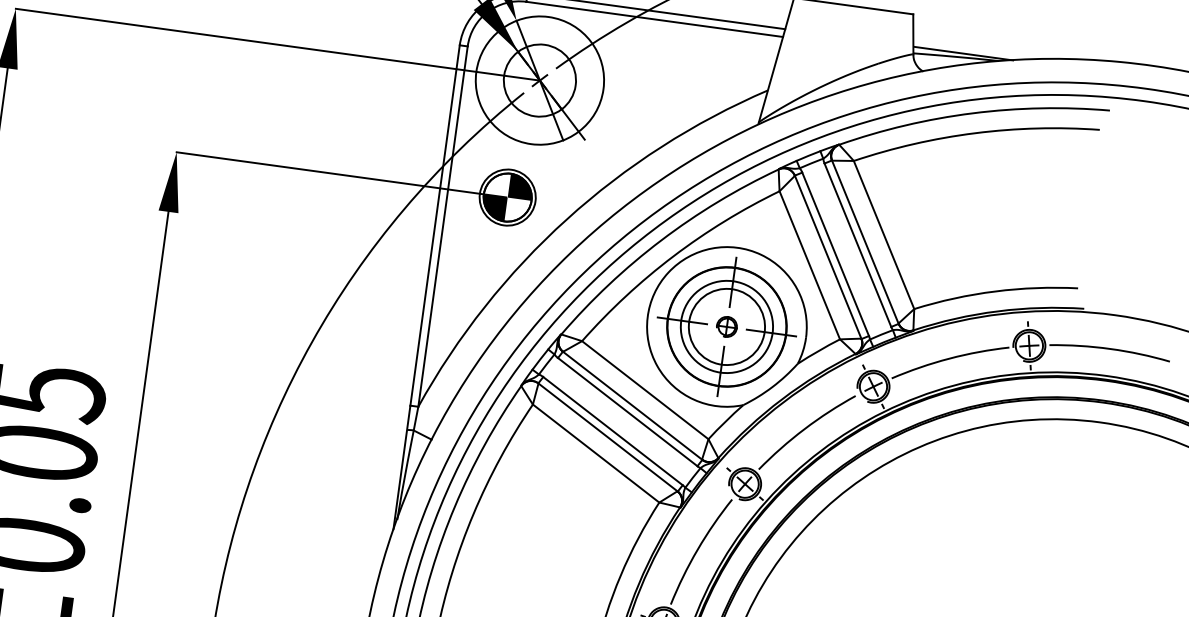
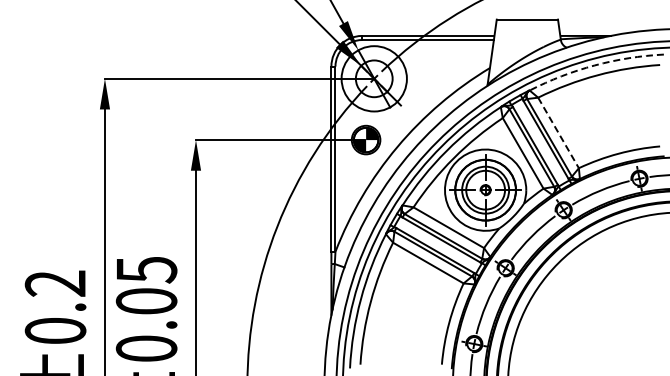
arc: (972, 113) -> (594, 65), solid -> dashed
line: (884, 234) -> (558, 132), solid -> dashed

